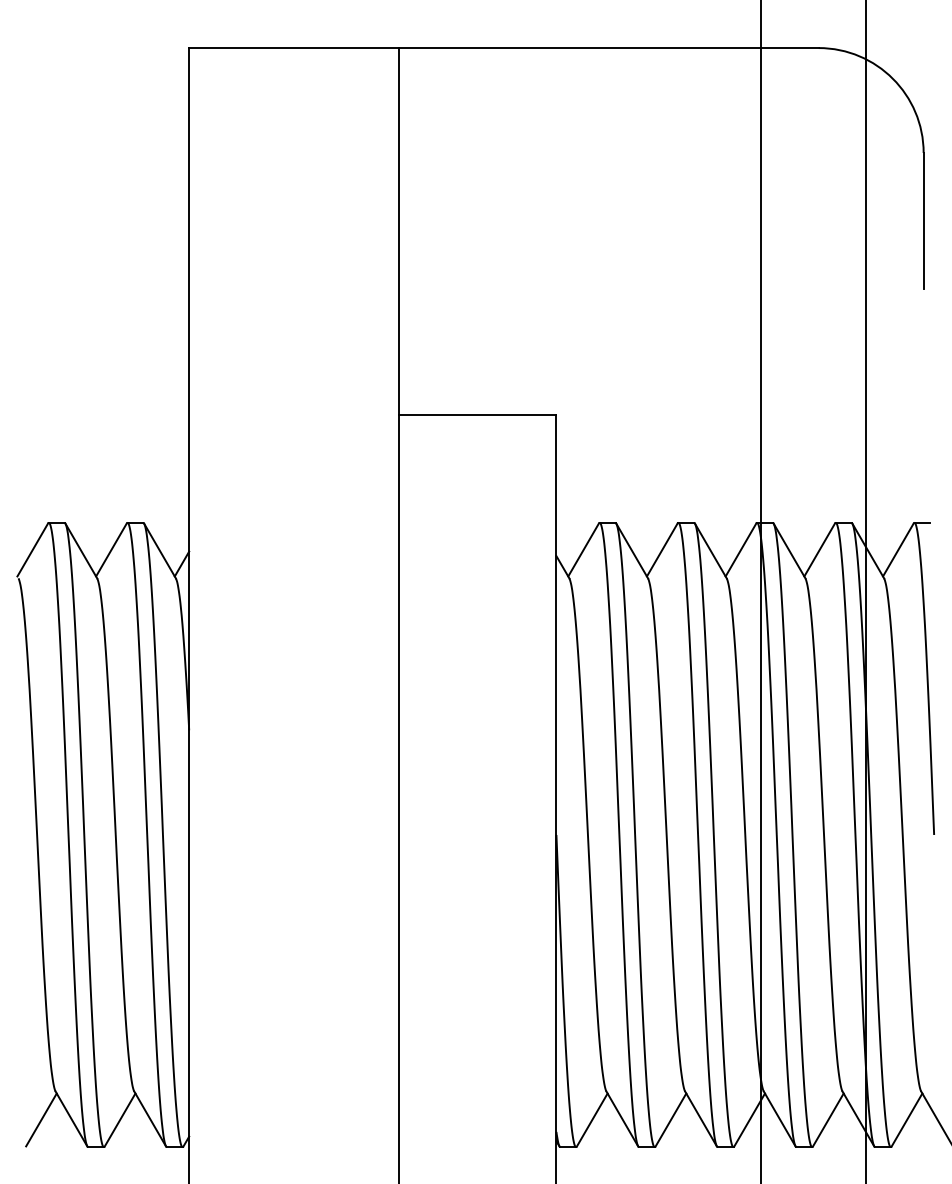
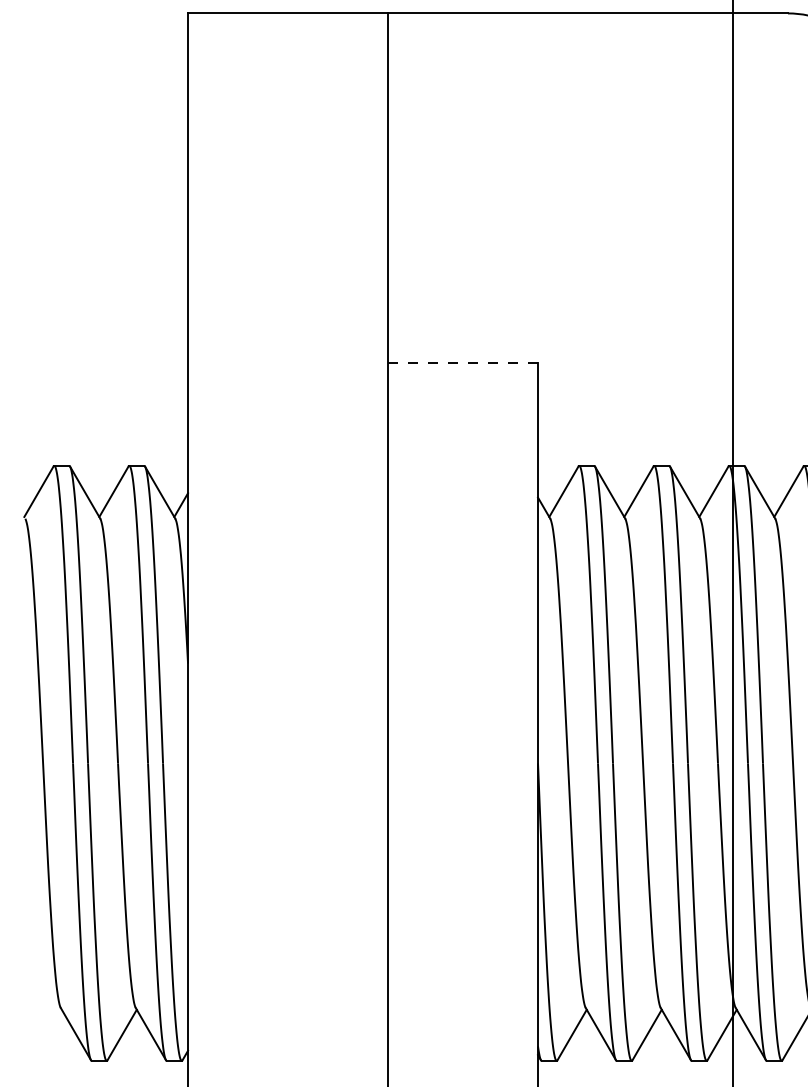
line: (477, 415) -> (462, 363), solid -> dashed
line: (41, 1119) -> (47, 1034), removed

